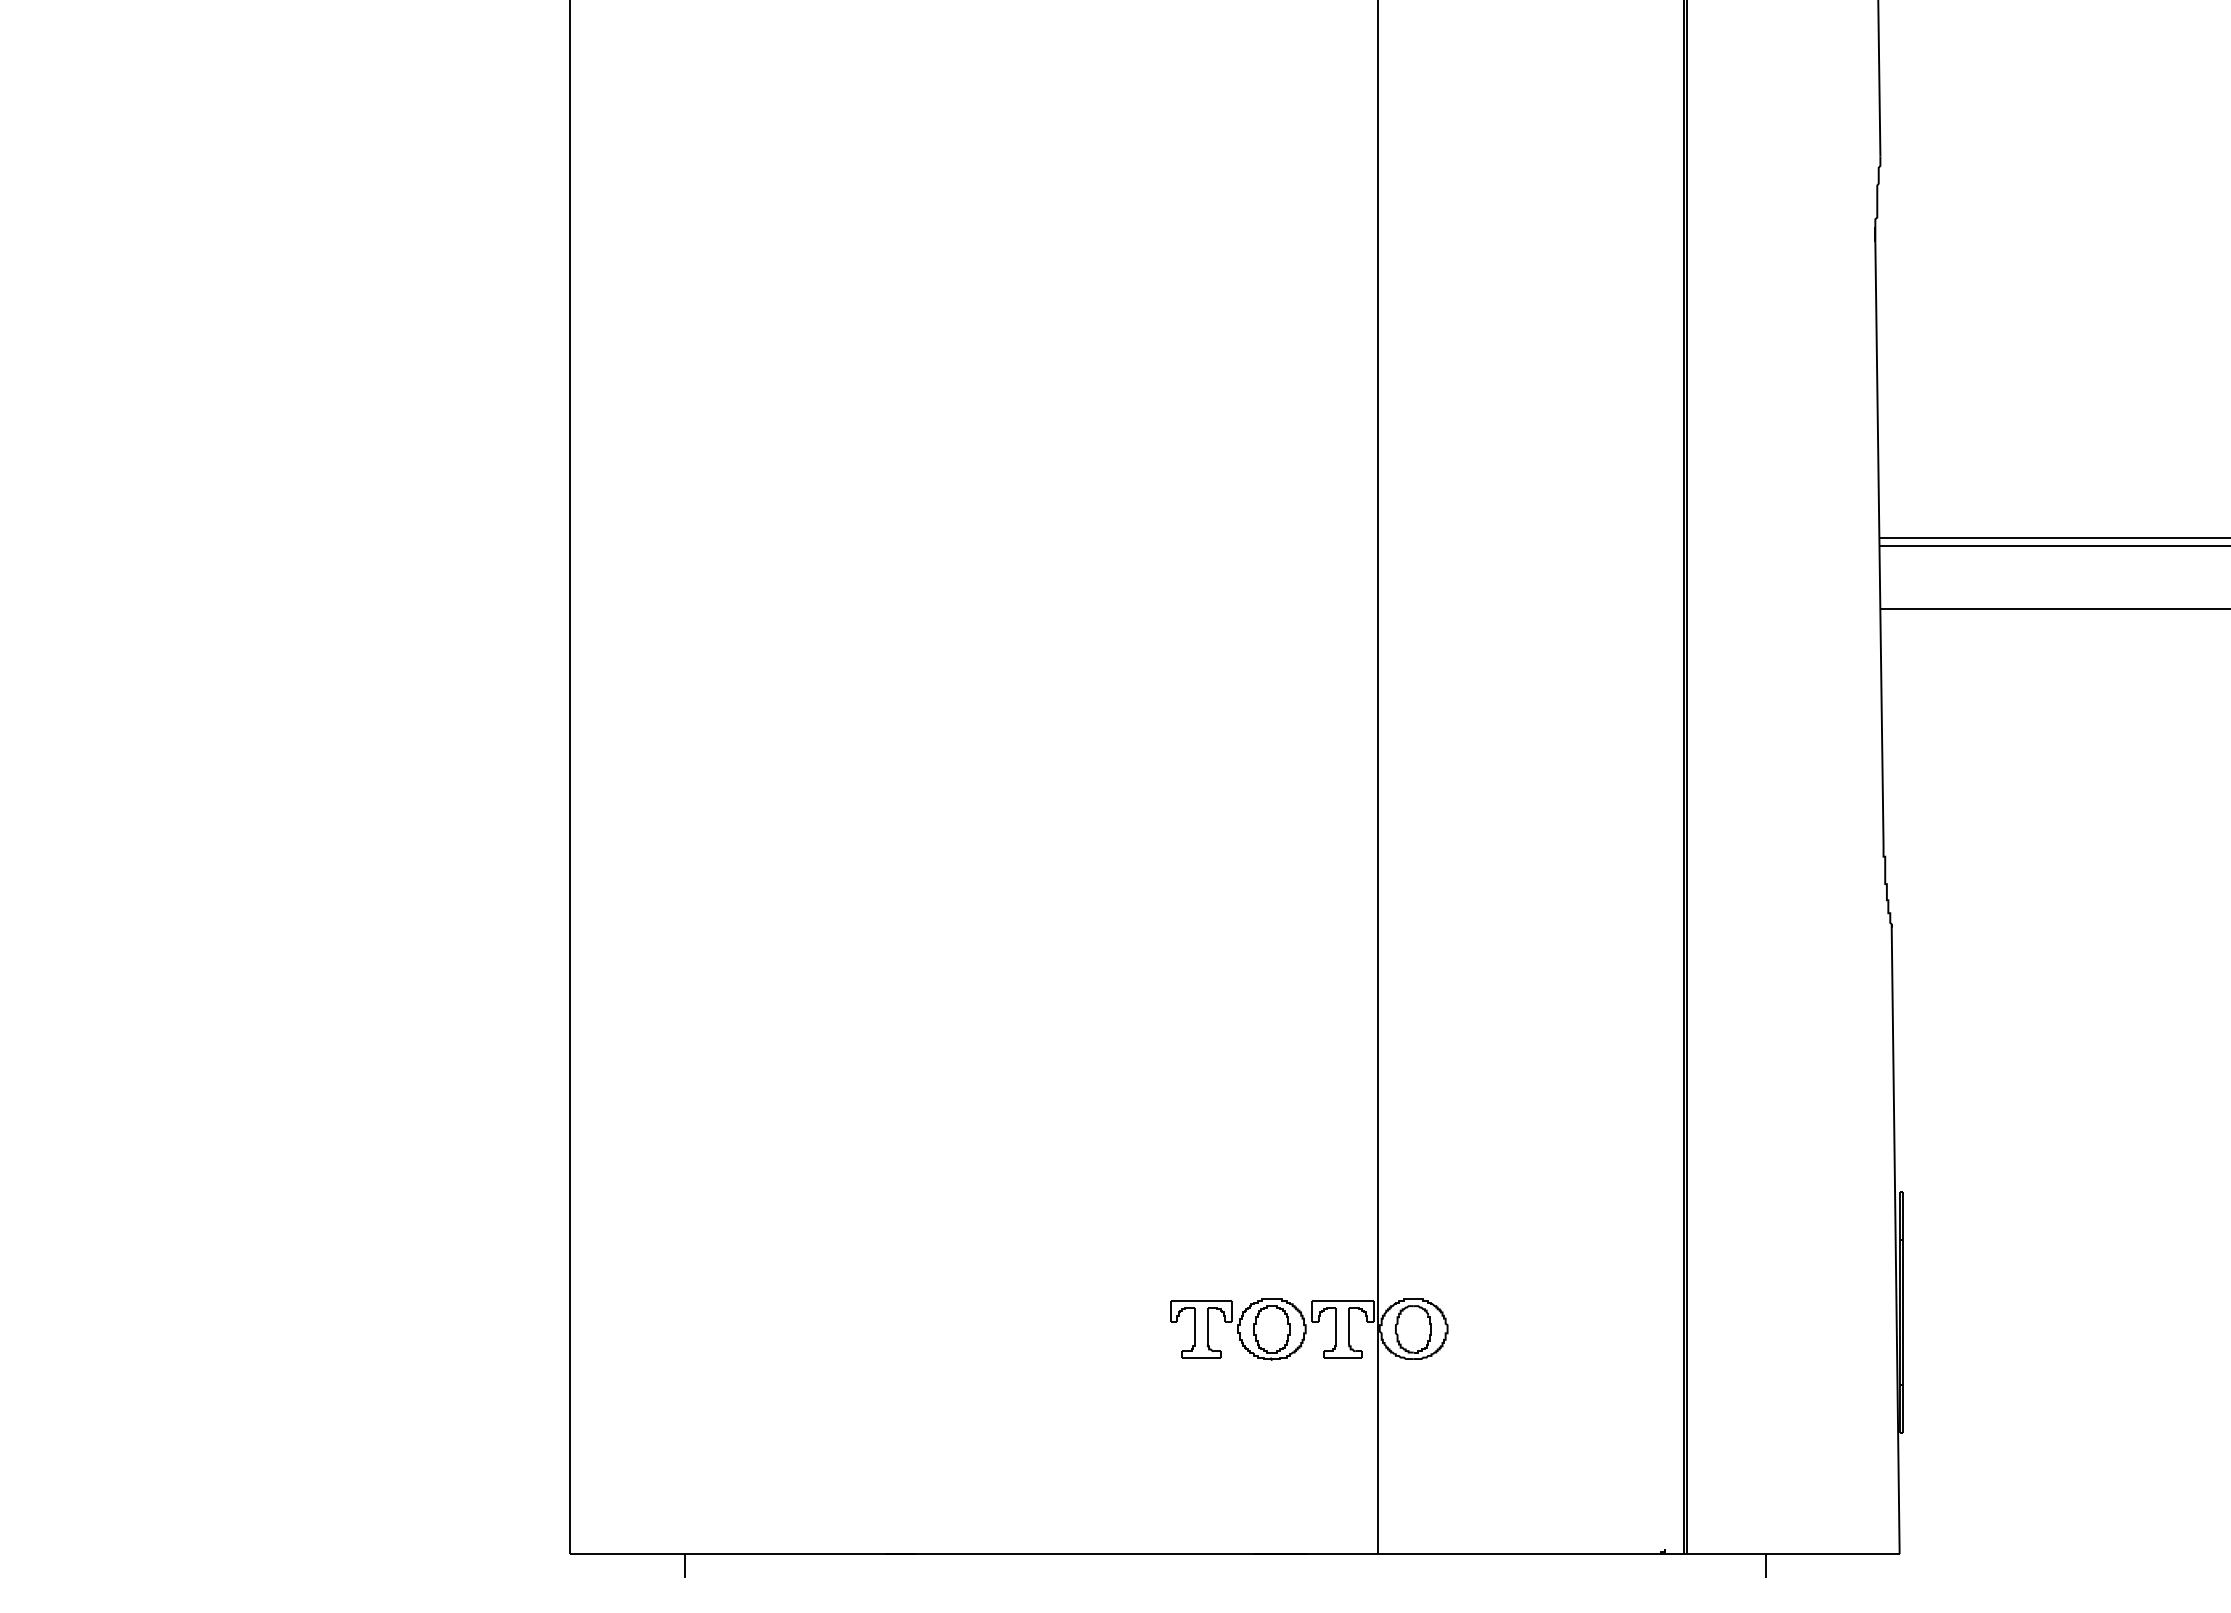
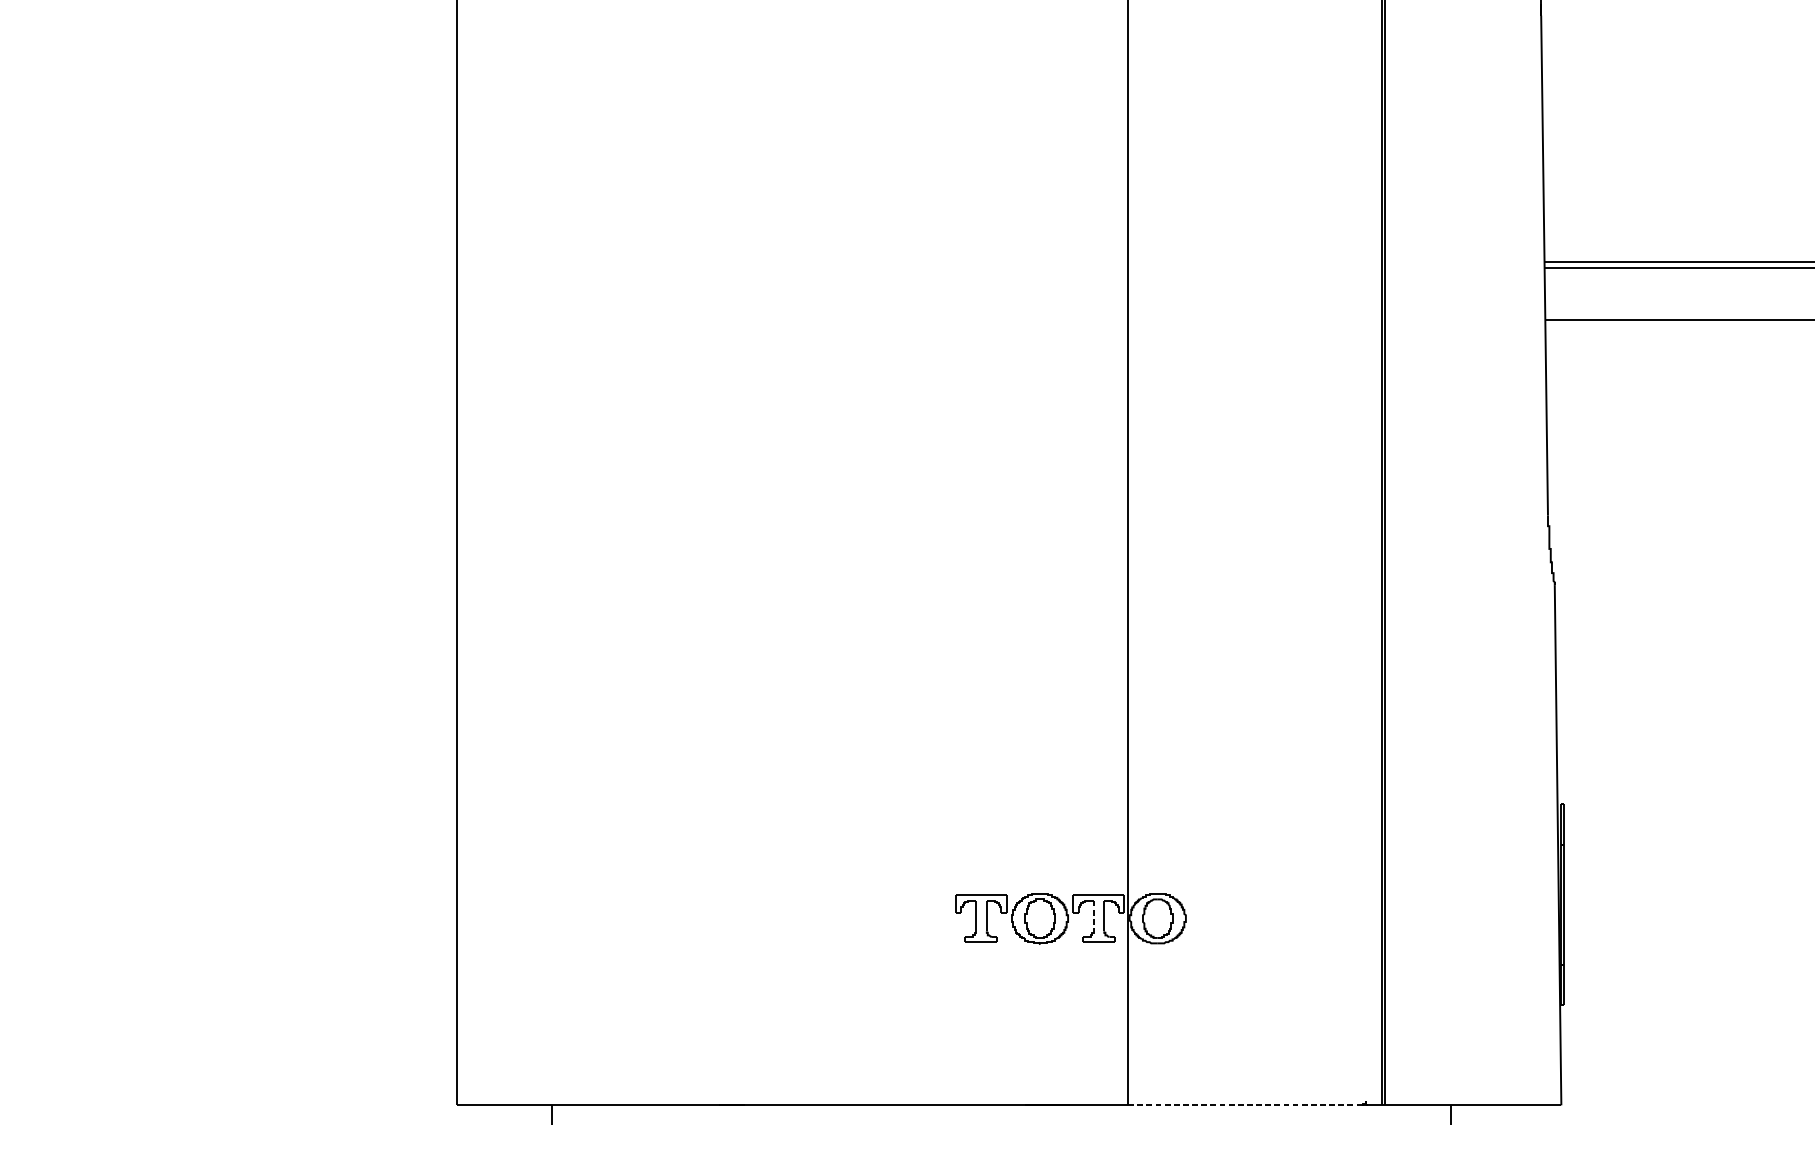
line: (1336, 1326) -> (1093, 916), solid -> dashed
line: (1518, 1554) -> (1244, 1105), solid -> dashed

